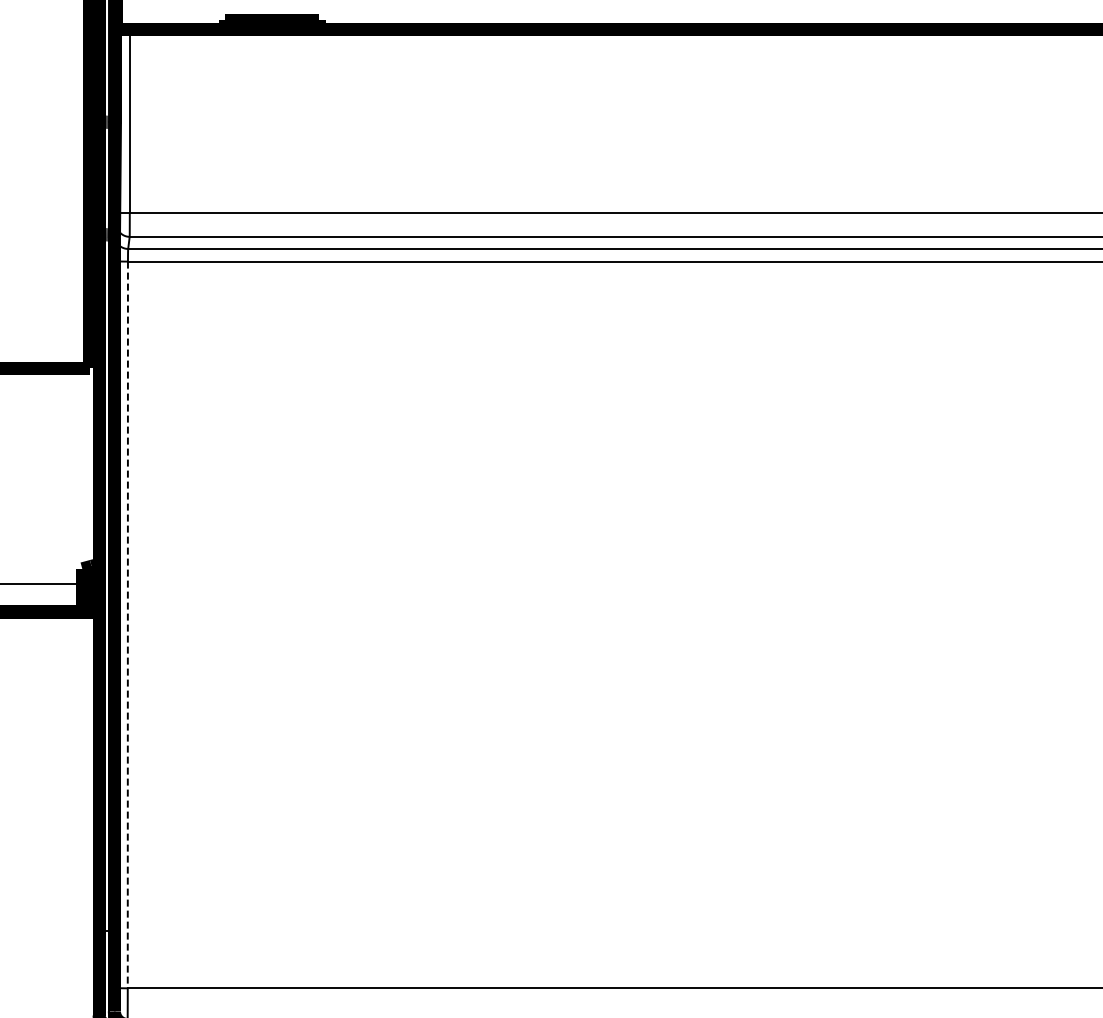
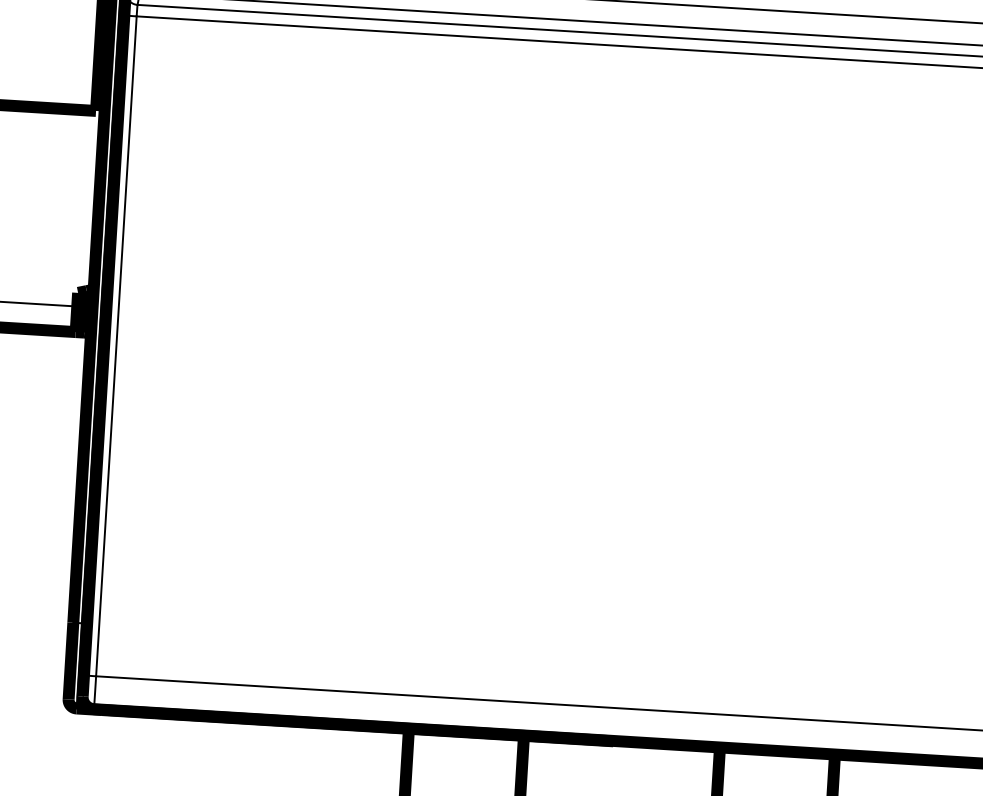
line: (127, 625) -> (116, 346), dashed -> solid

